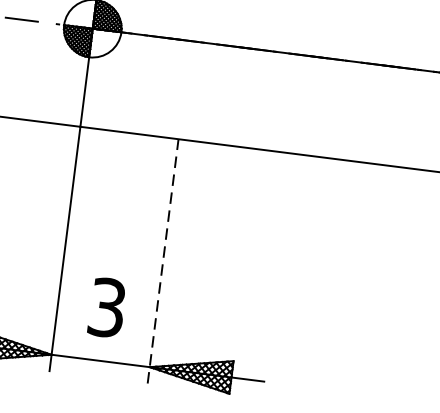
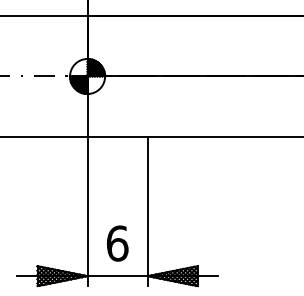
line: (162, 261) -> (147, 211), dashed -> solid
text: (107, 307) -> (117, 243), 3 -> 6

